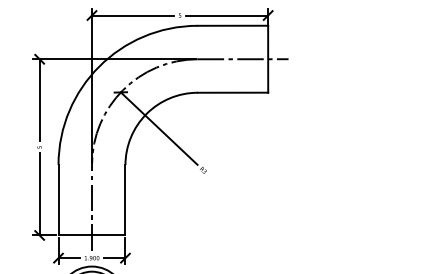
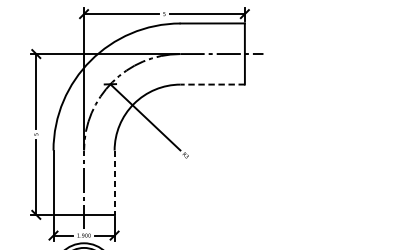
line: (232, 92) -> (212, 84), solid -> dashed
line: (125, 200) -> (114, 182), solid -> dashed

